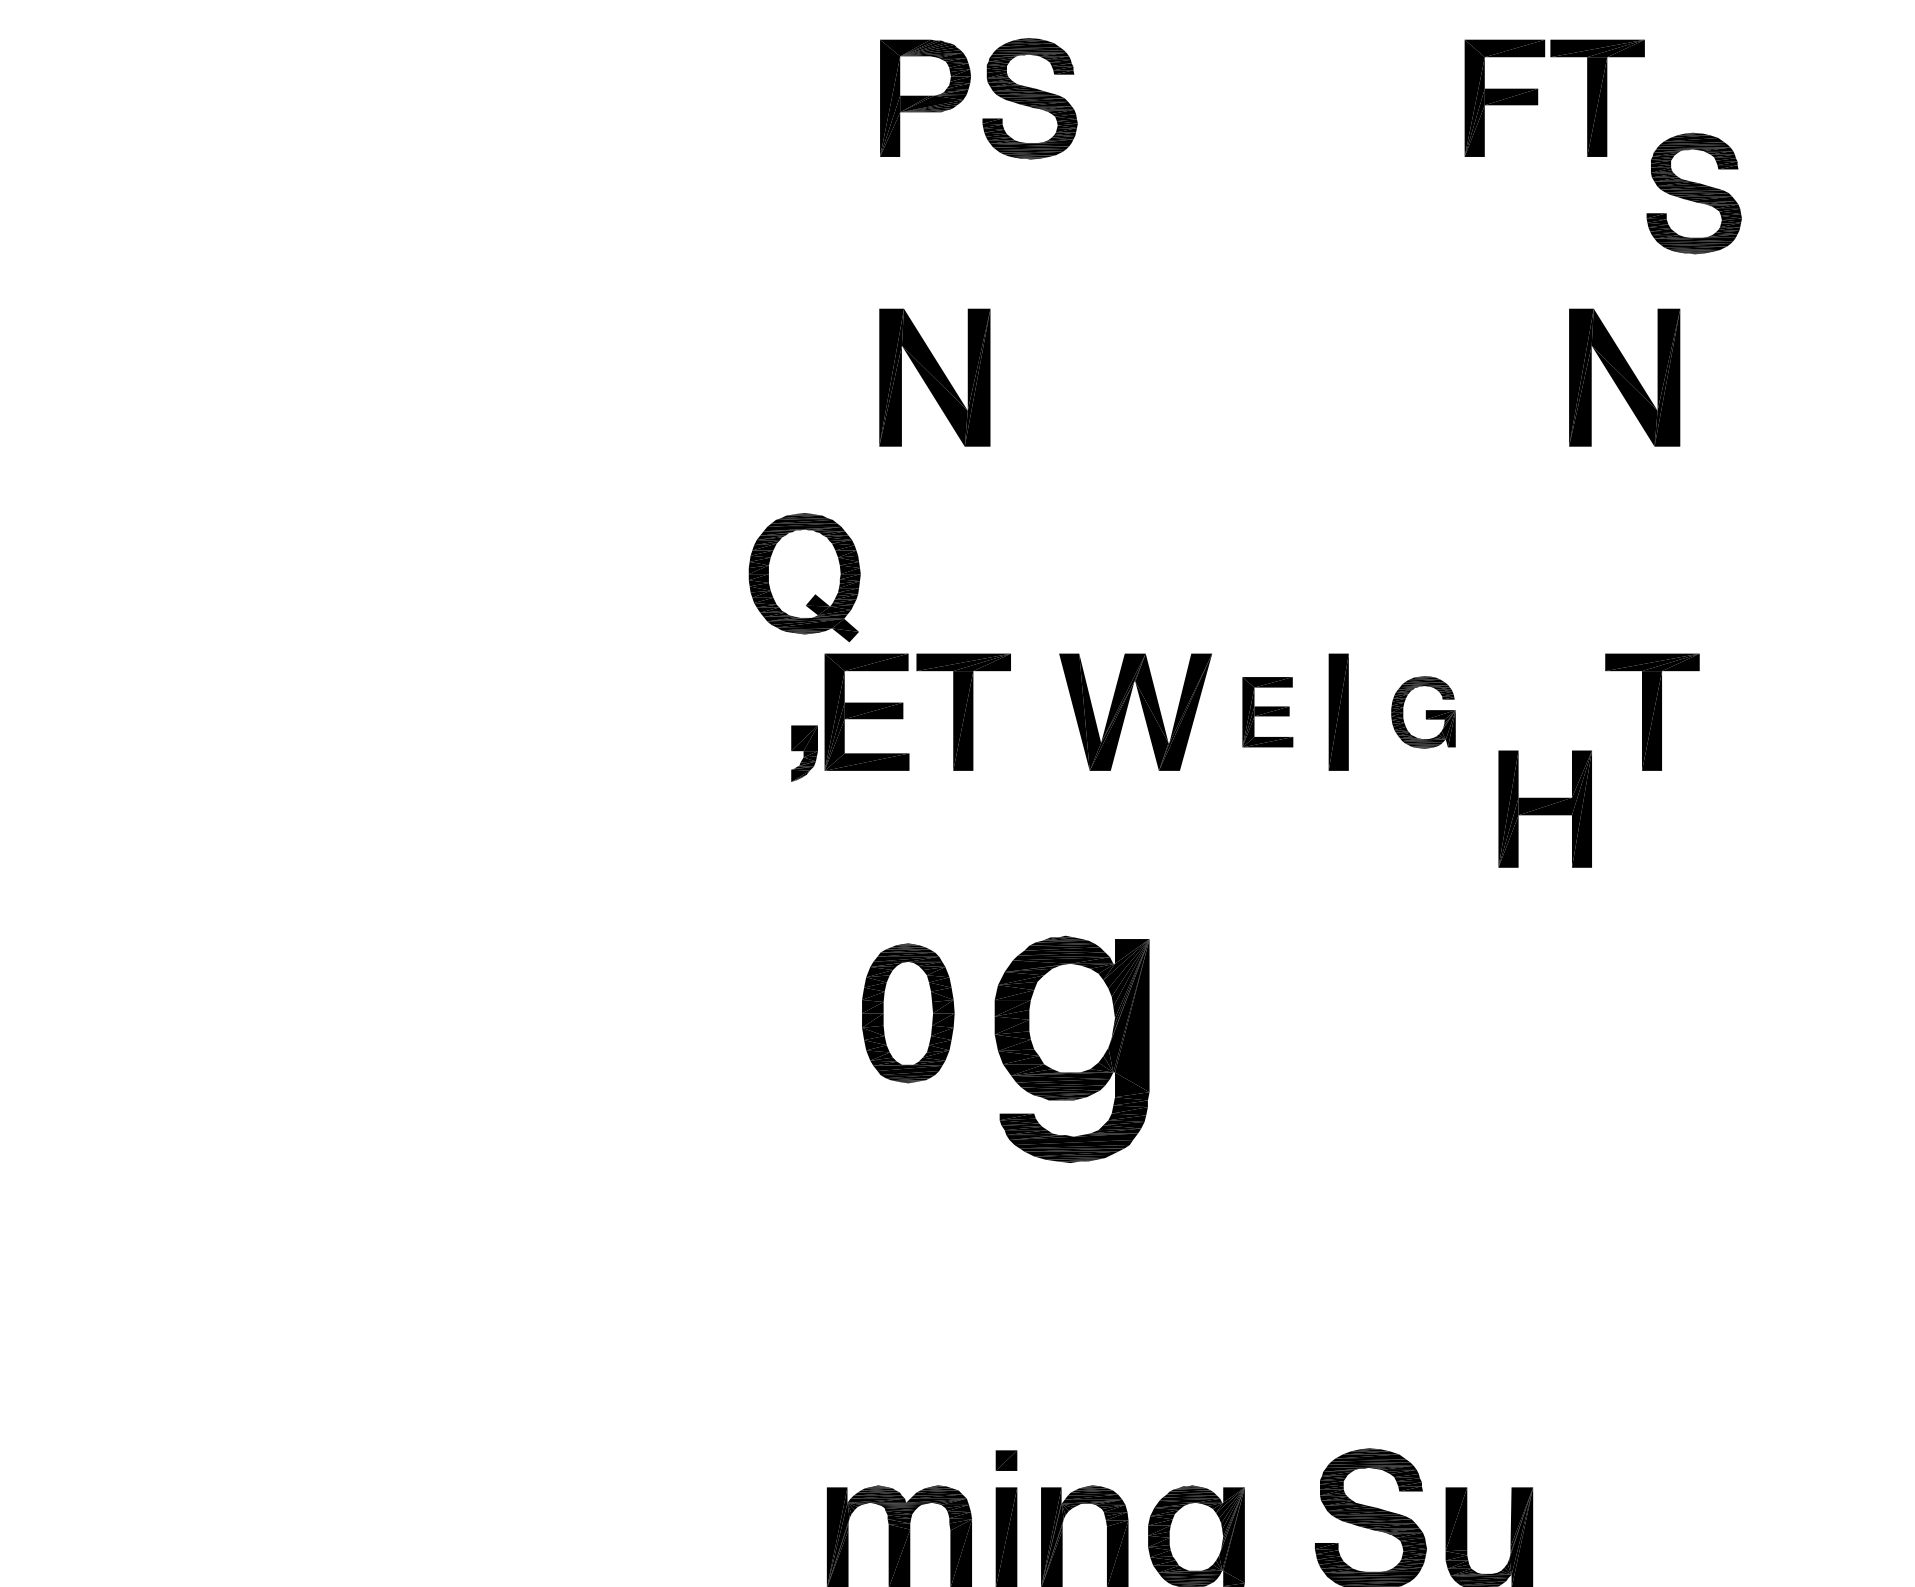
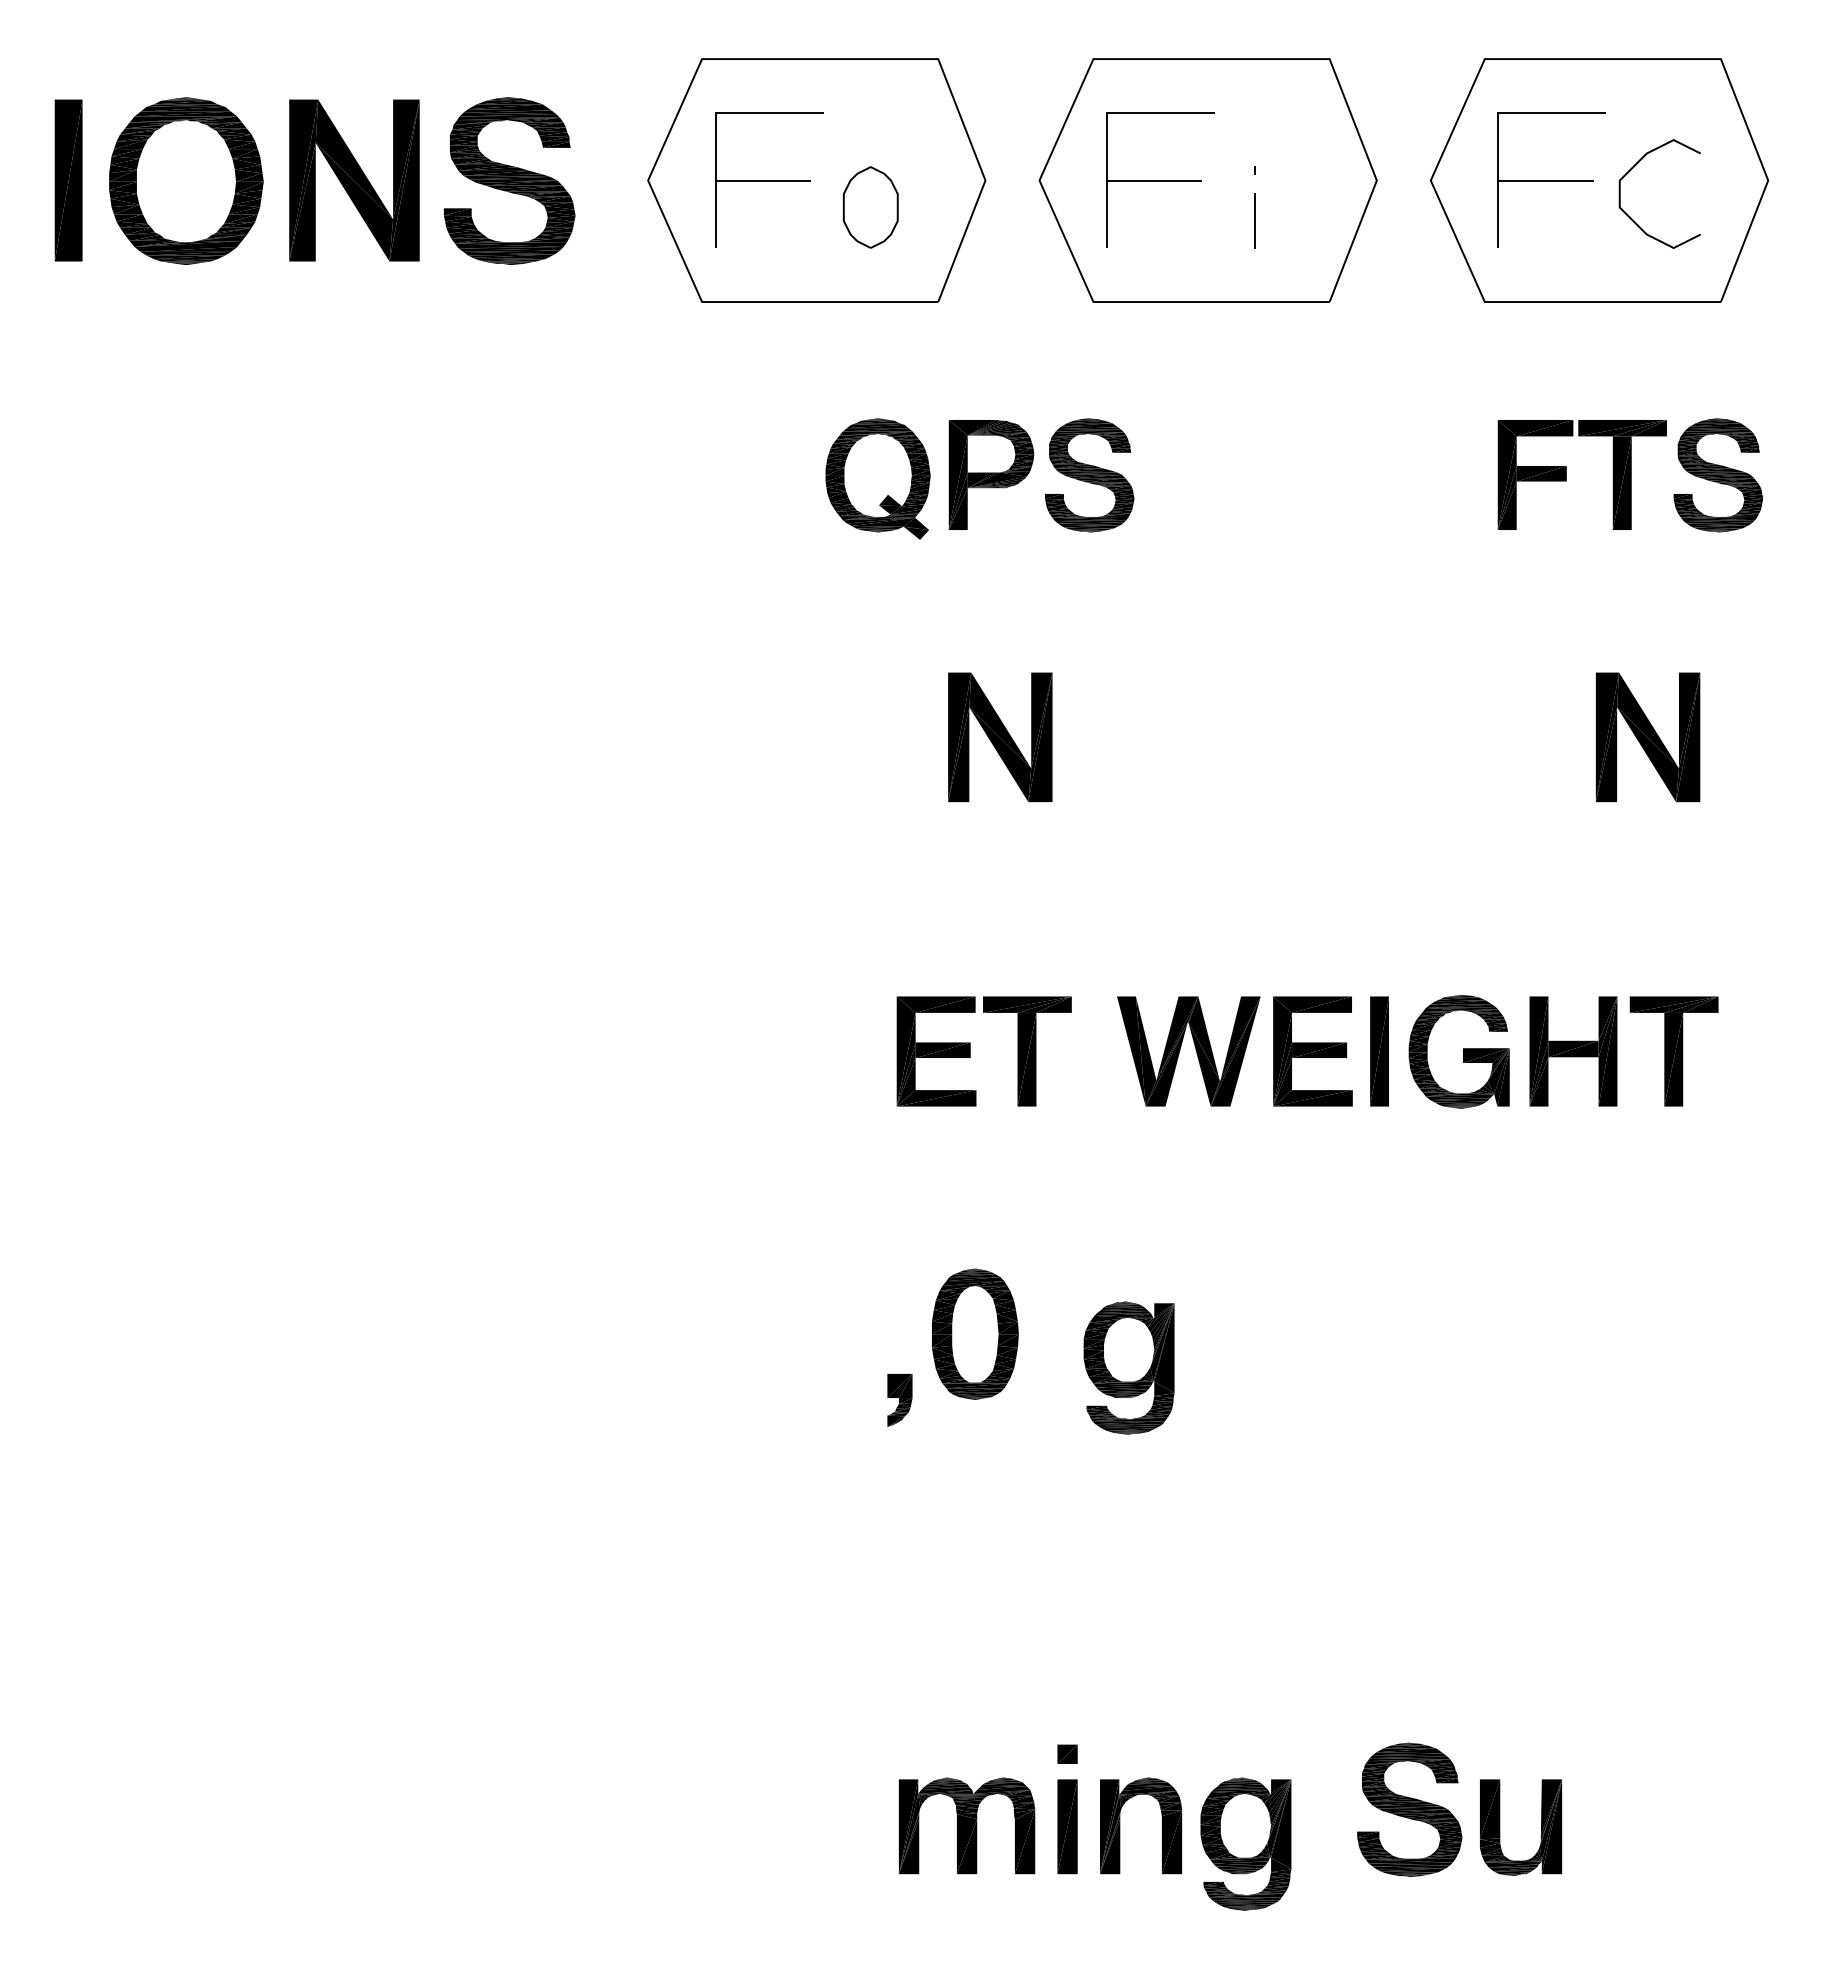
part: (1694, 193) -> (1718, 475), moved
part: (804, 576) -> (877, 478), moved
part: (1267, 712) -> (1312, 1051), size x1.67
part: (1422, 712) -> (1458, 1051), size x1.67
part: (804, 753) -> (899, 1400), moved
part: (1545, 809) -> (1573, 1051), moved
part: (1071, 1048) -> (1128, 1367), size x0.62

